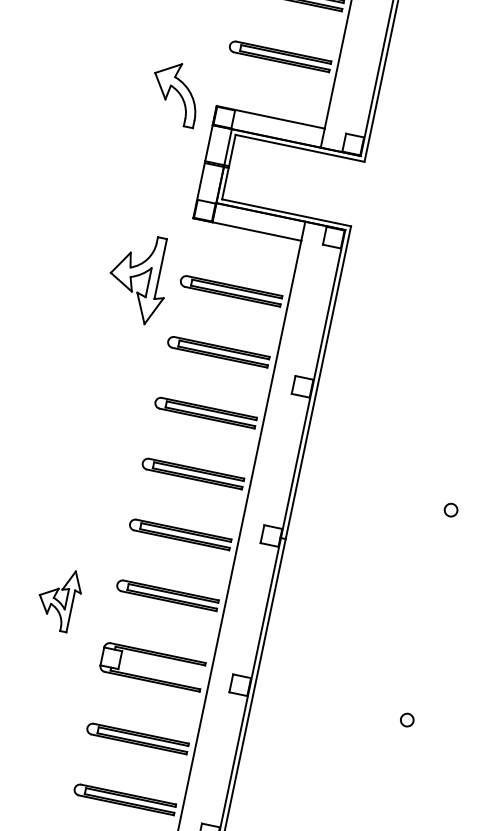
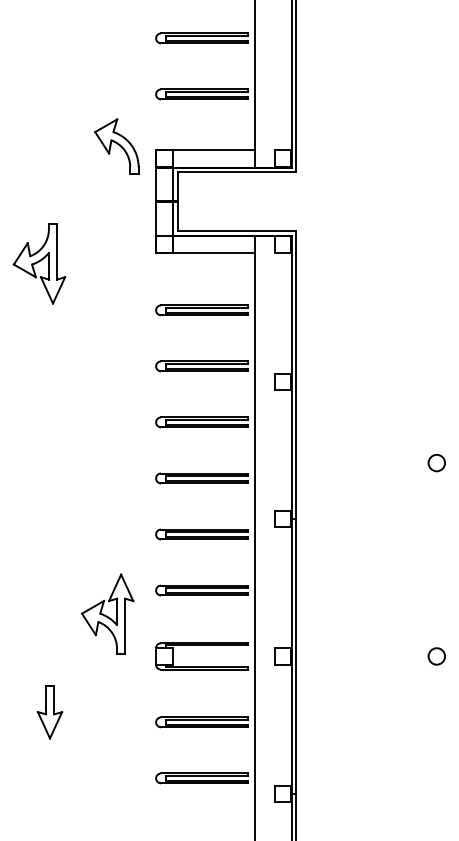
part: (138, 277) -> (39, 263), moved
circle: (450, 510) -> (436, 463), size x1.43
part: (59, 598) -> (107, 613), size x1.43
circle: (406, 720) -> (436, 656), size x1.43

